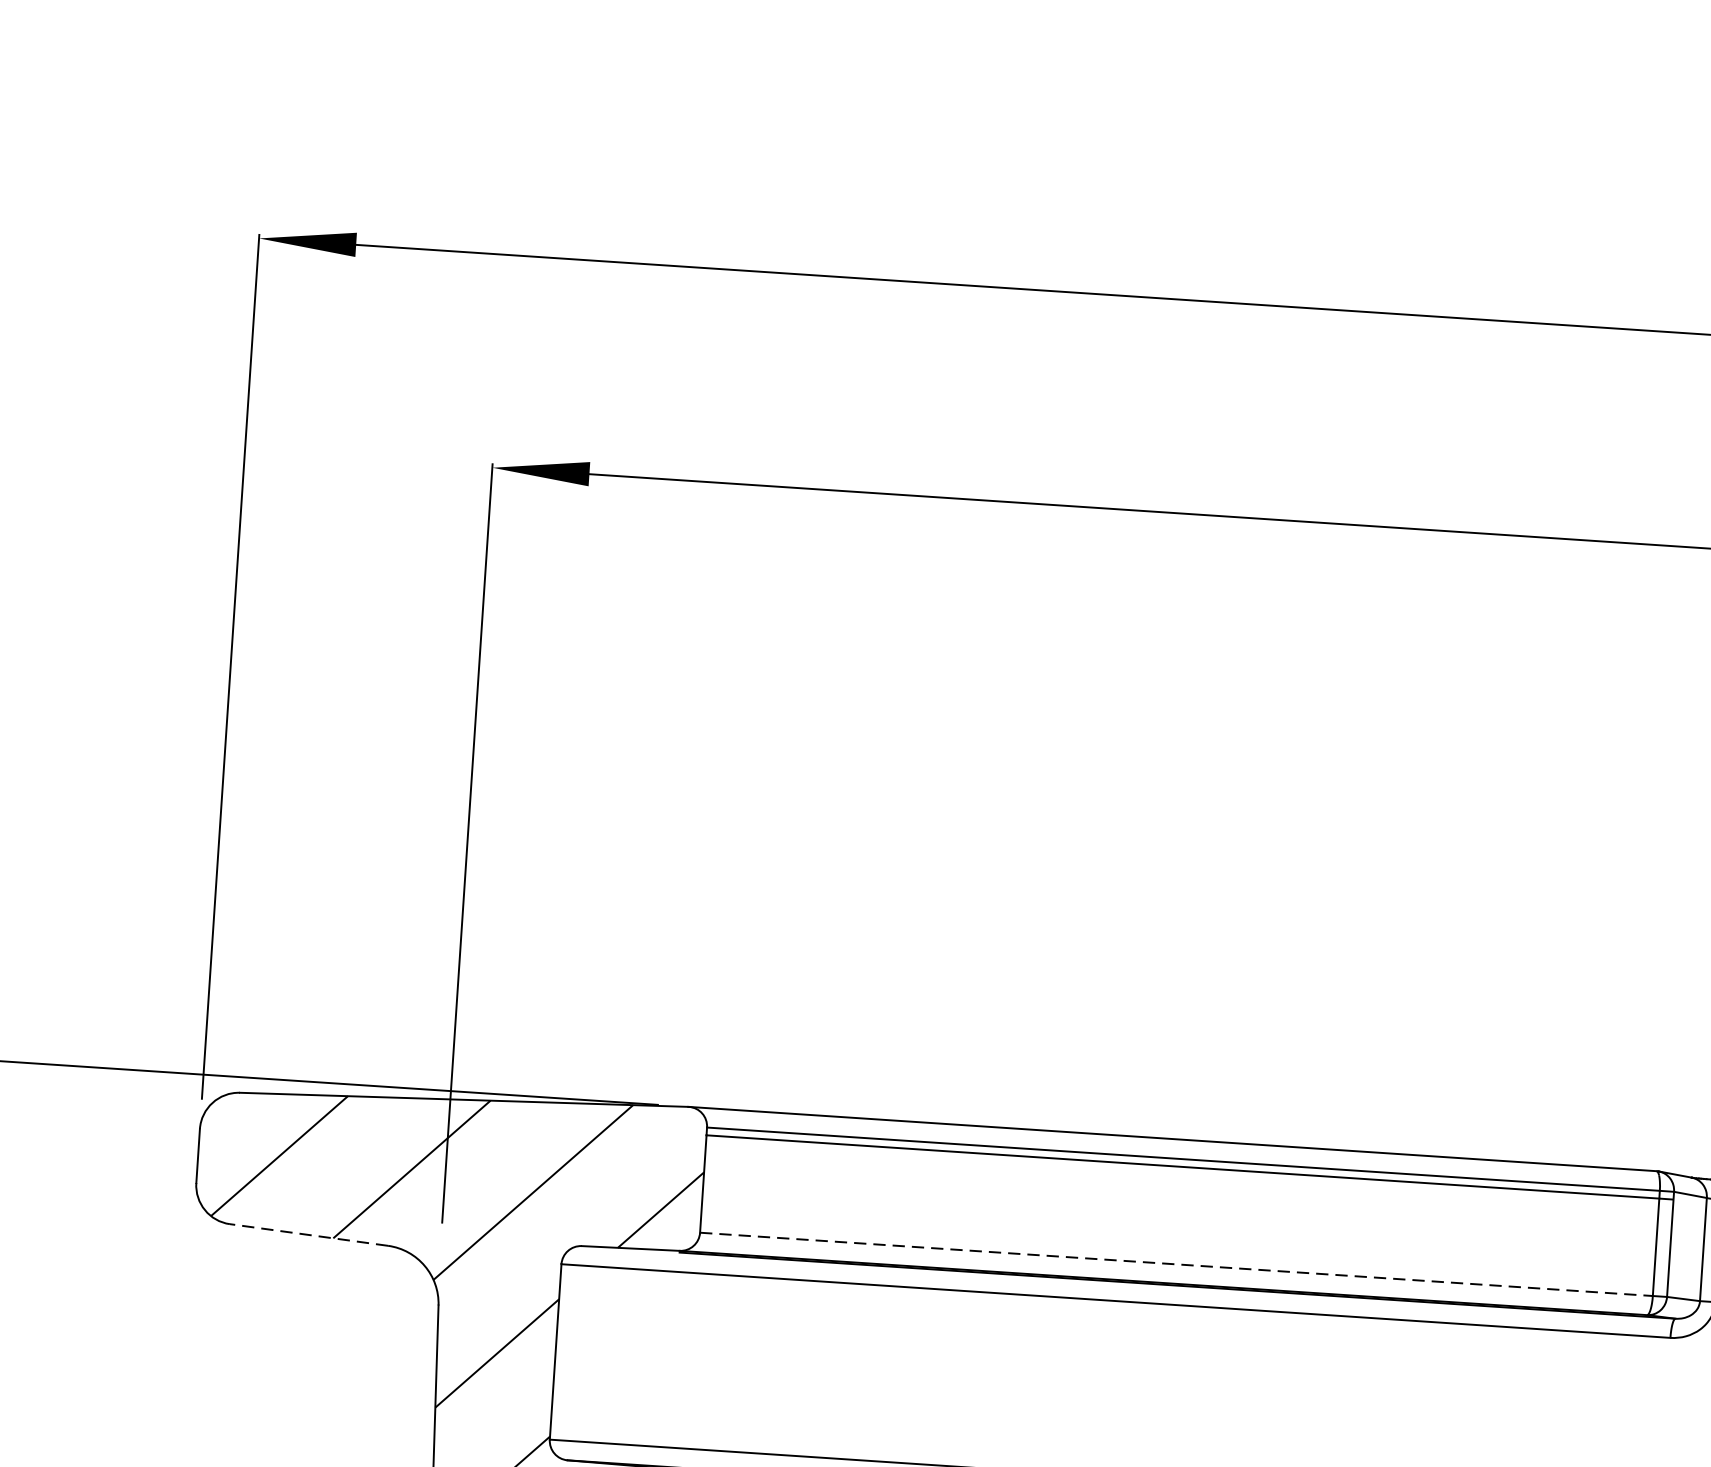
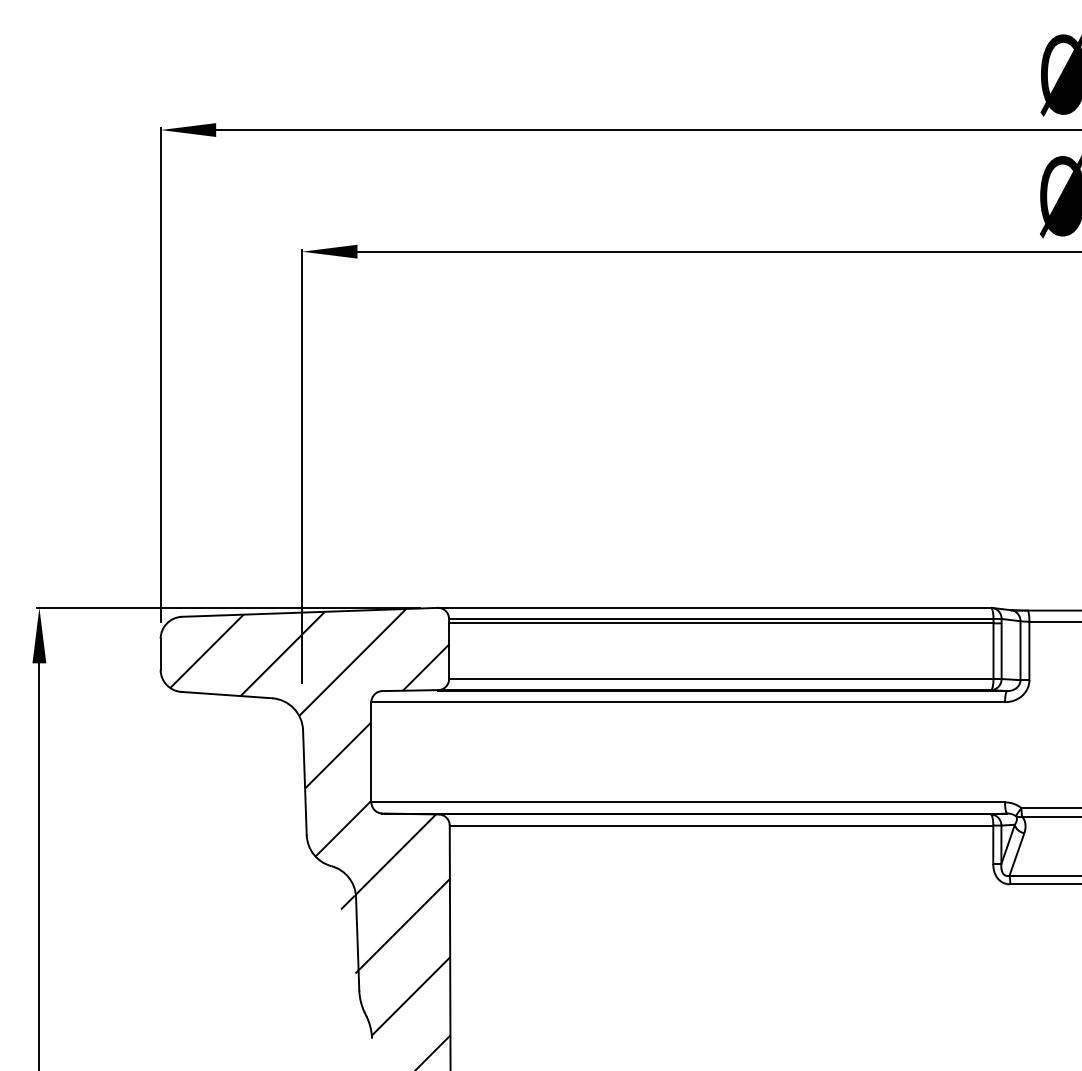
line: (308, 1235) -> (226, 695), dashed -> solid
line: (1176, 1265) -> (721, 679), dashed -> solid

